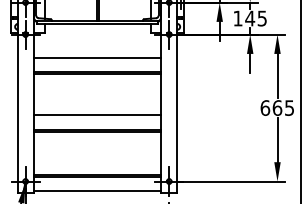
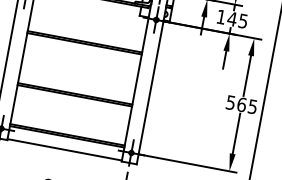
line: (97, 57) -> (87, 28), removed
text: (265, 107) -> (231, 102), 665 -> 565
line: (97, 115) -> (77, 81), removed

